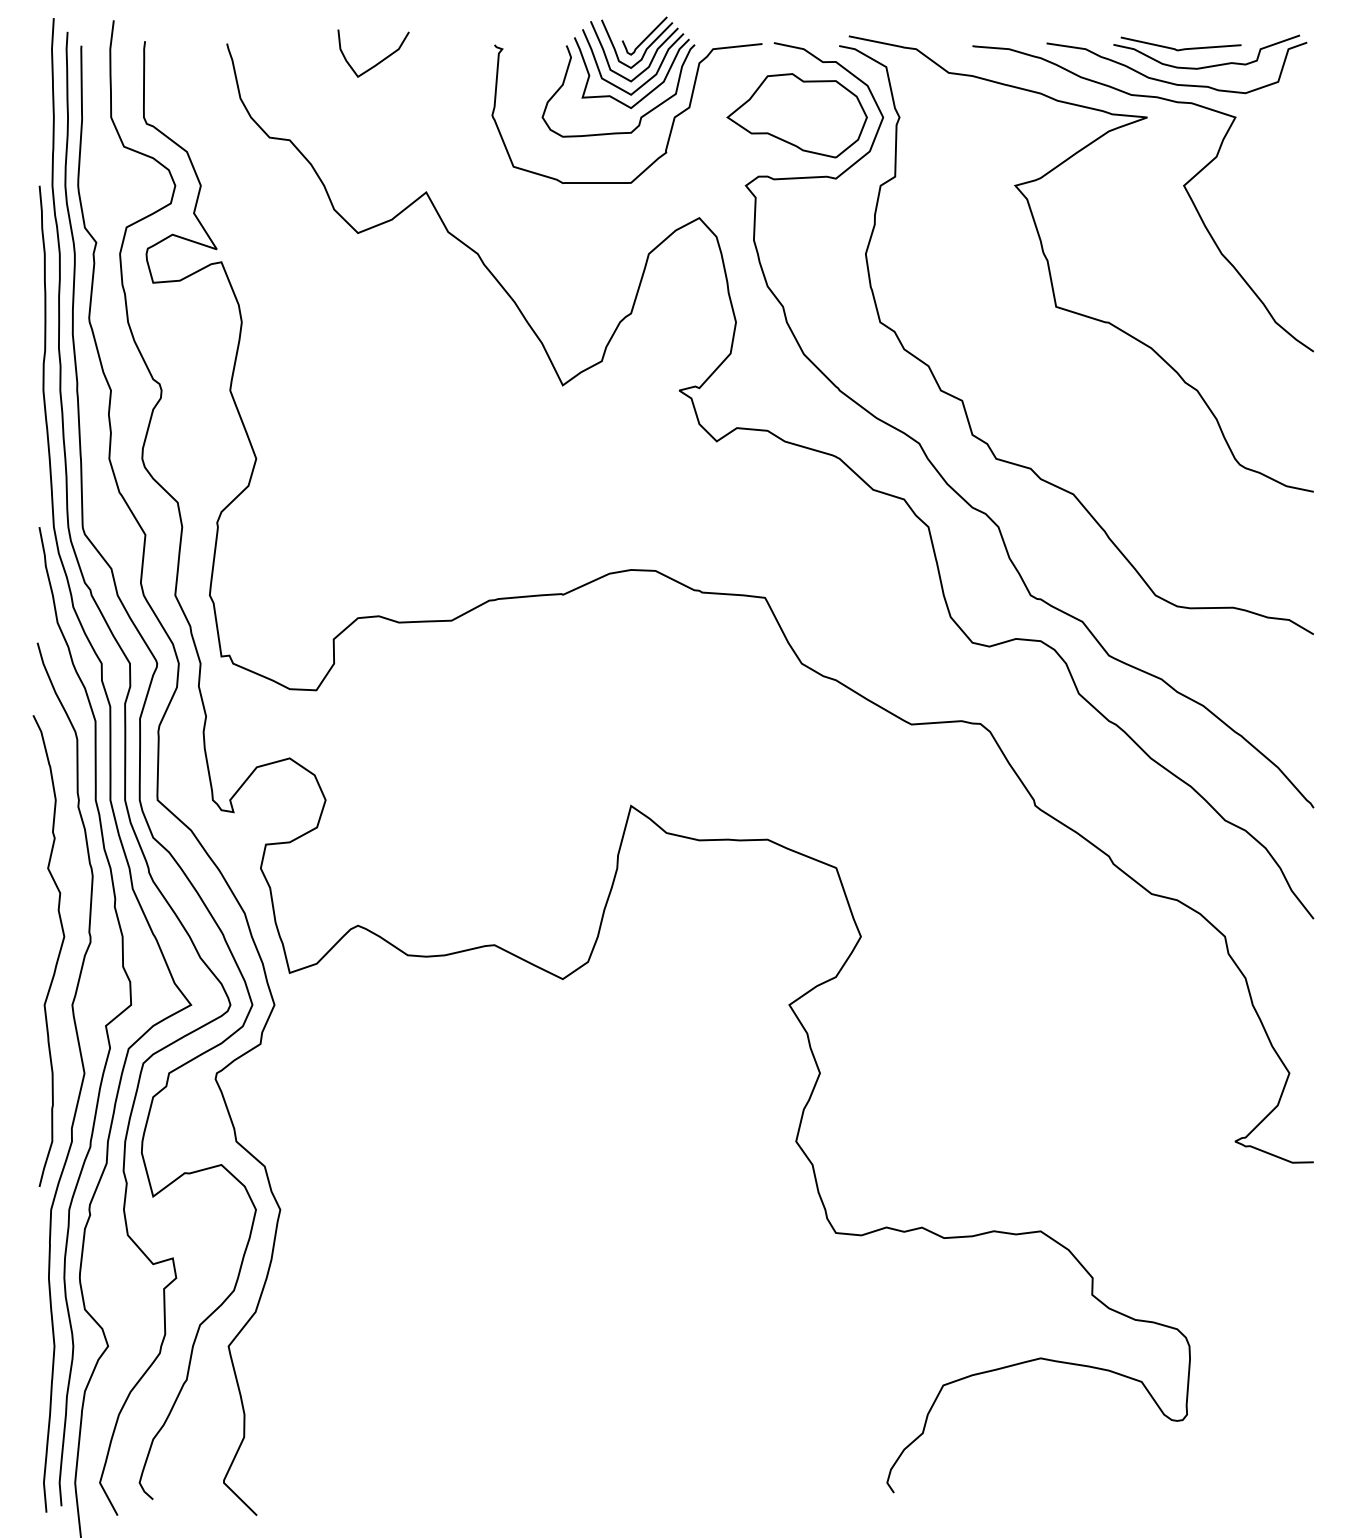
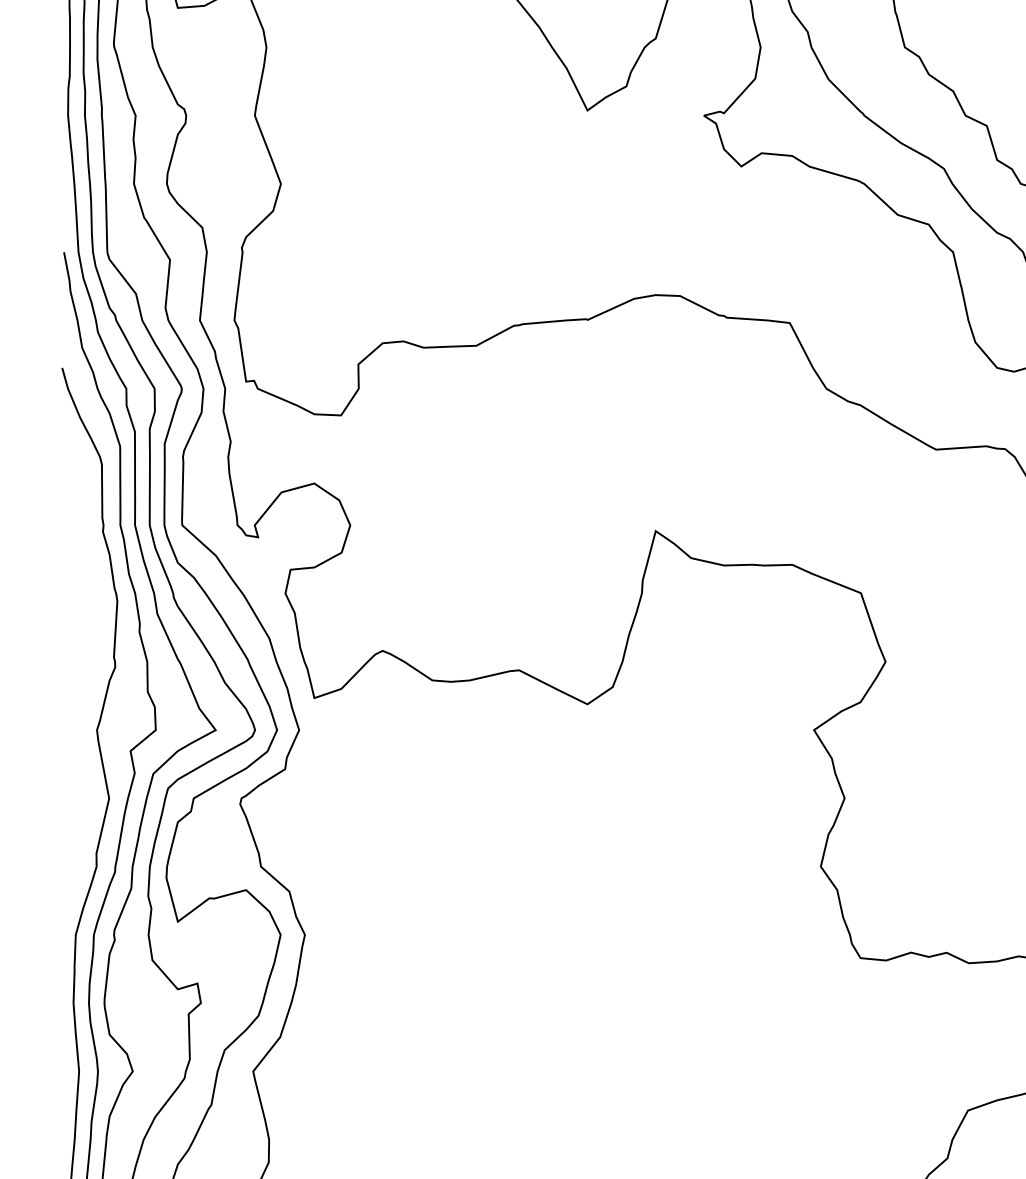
curve: (58, 953) -> (83, 678), removed

